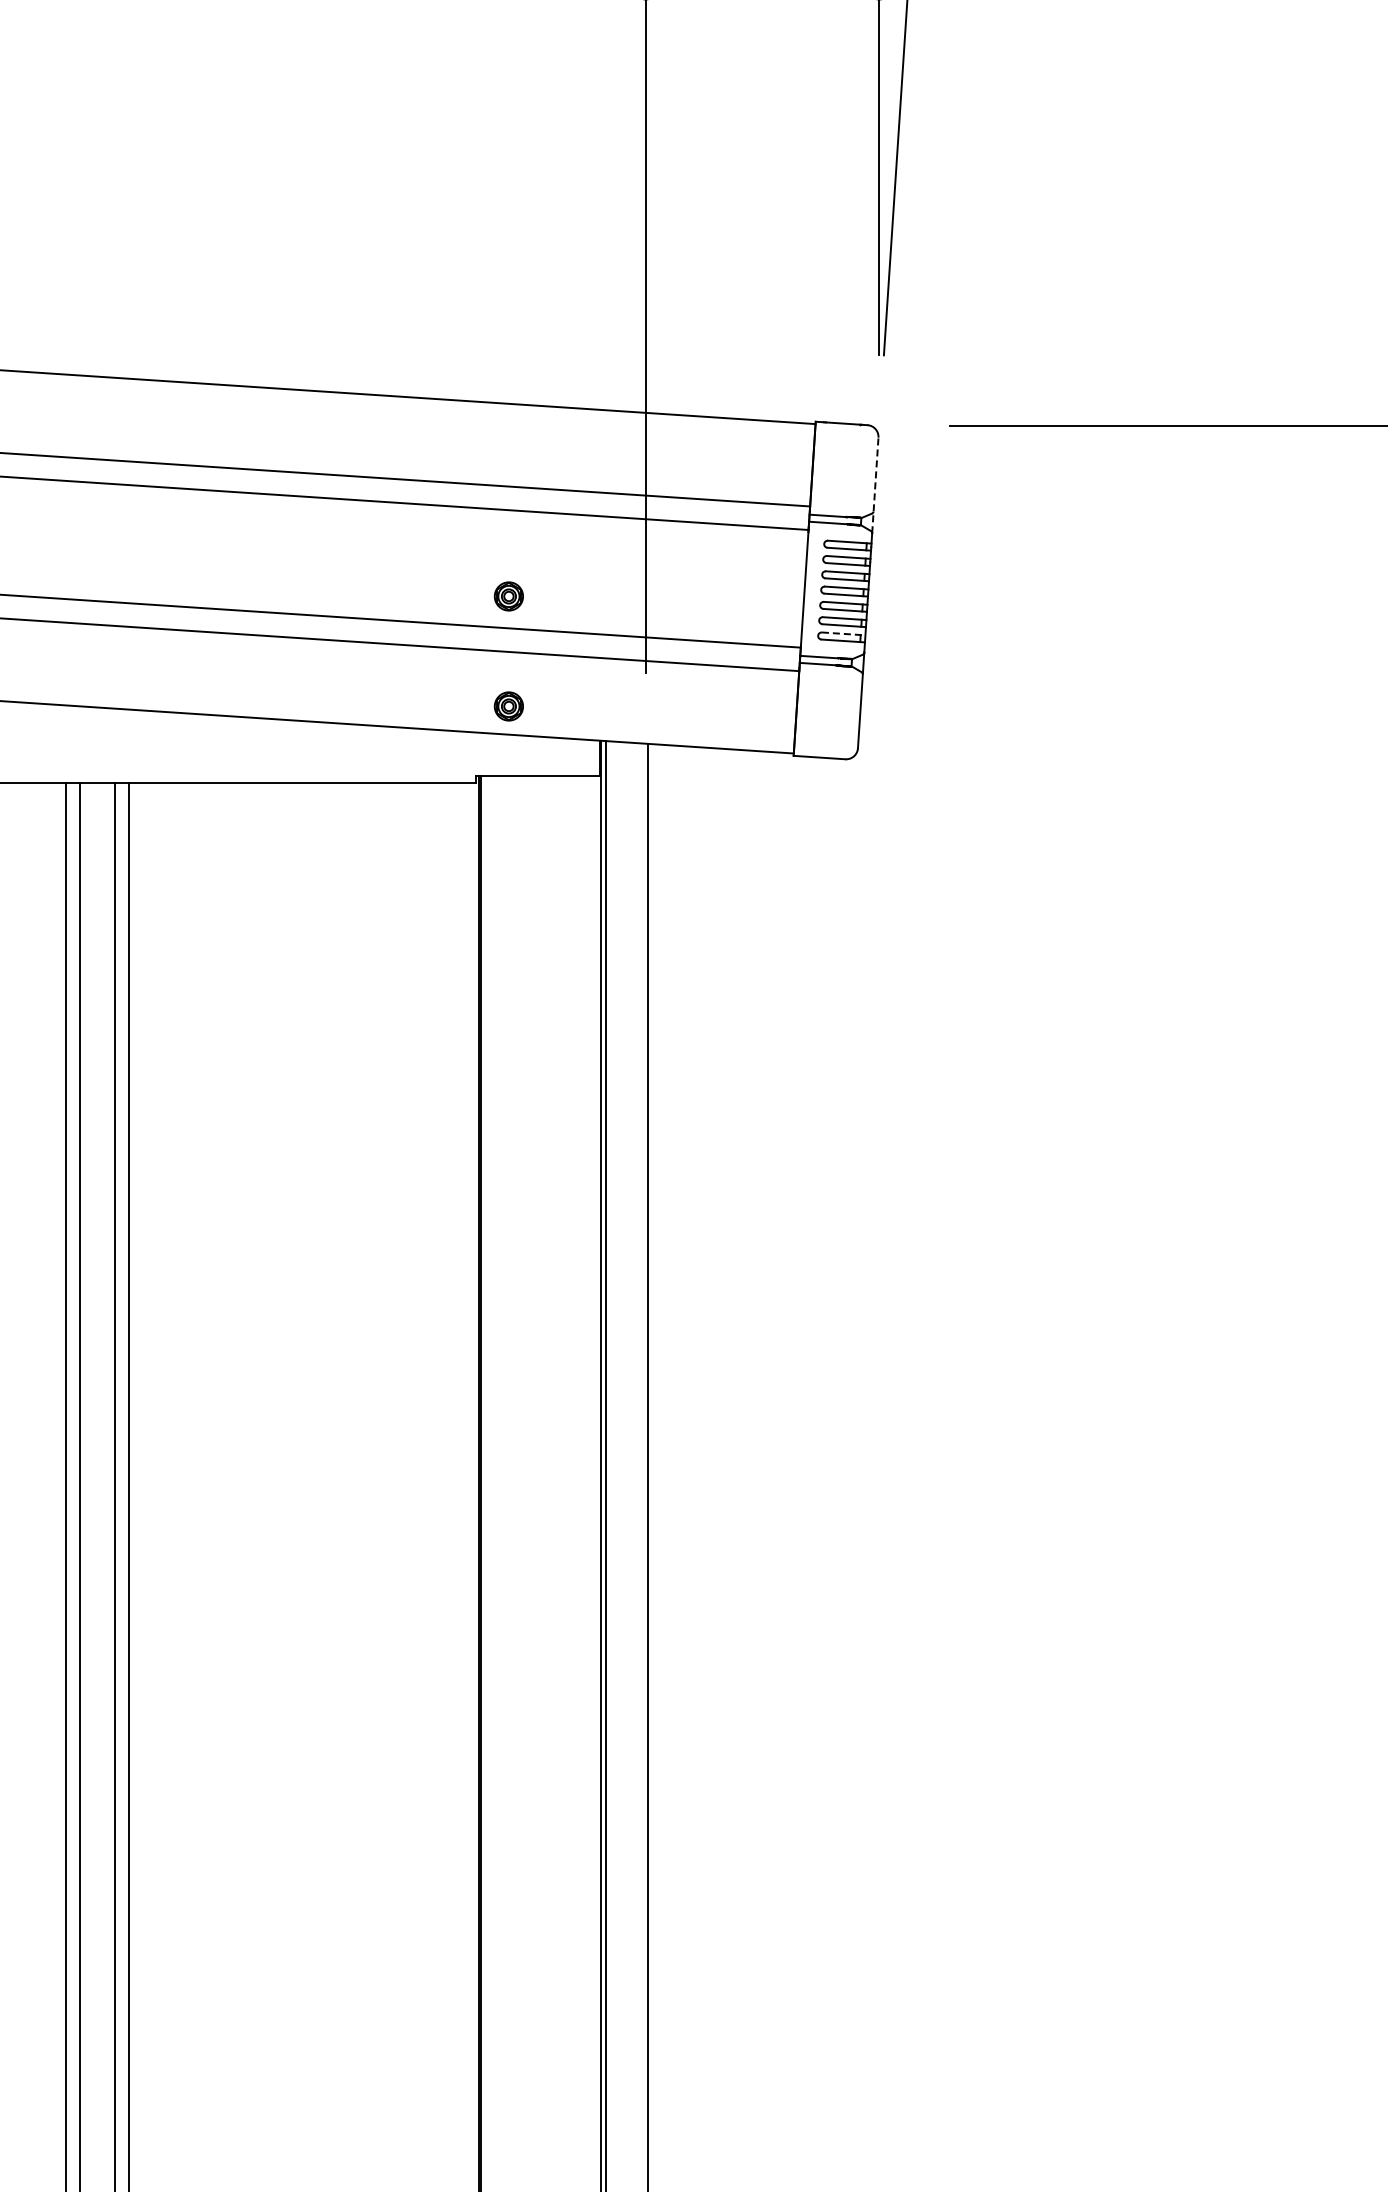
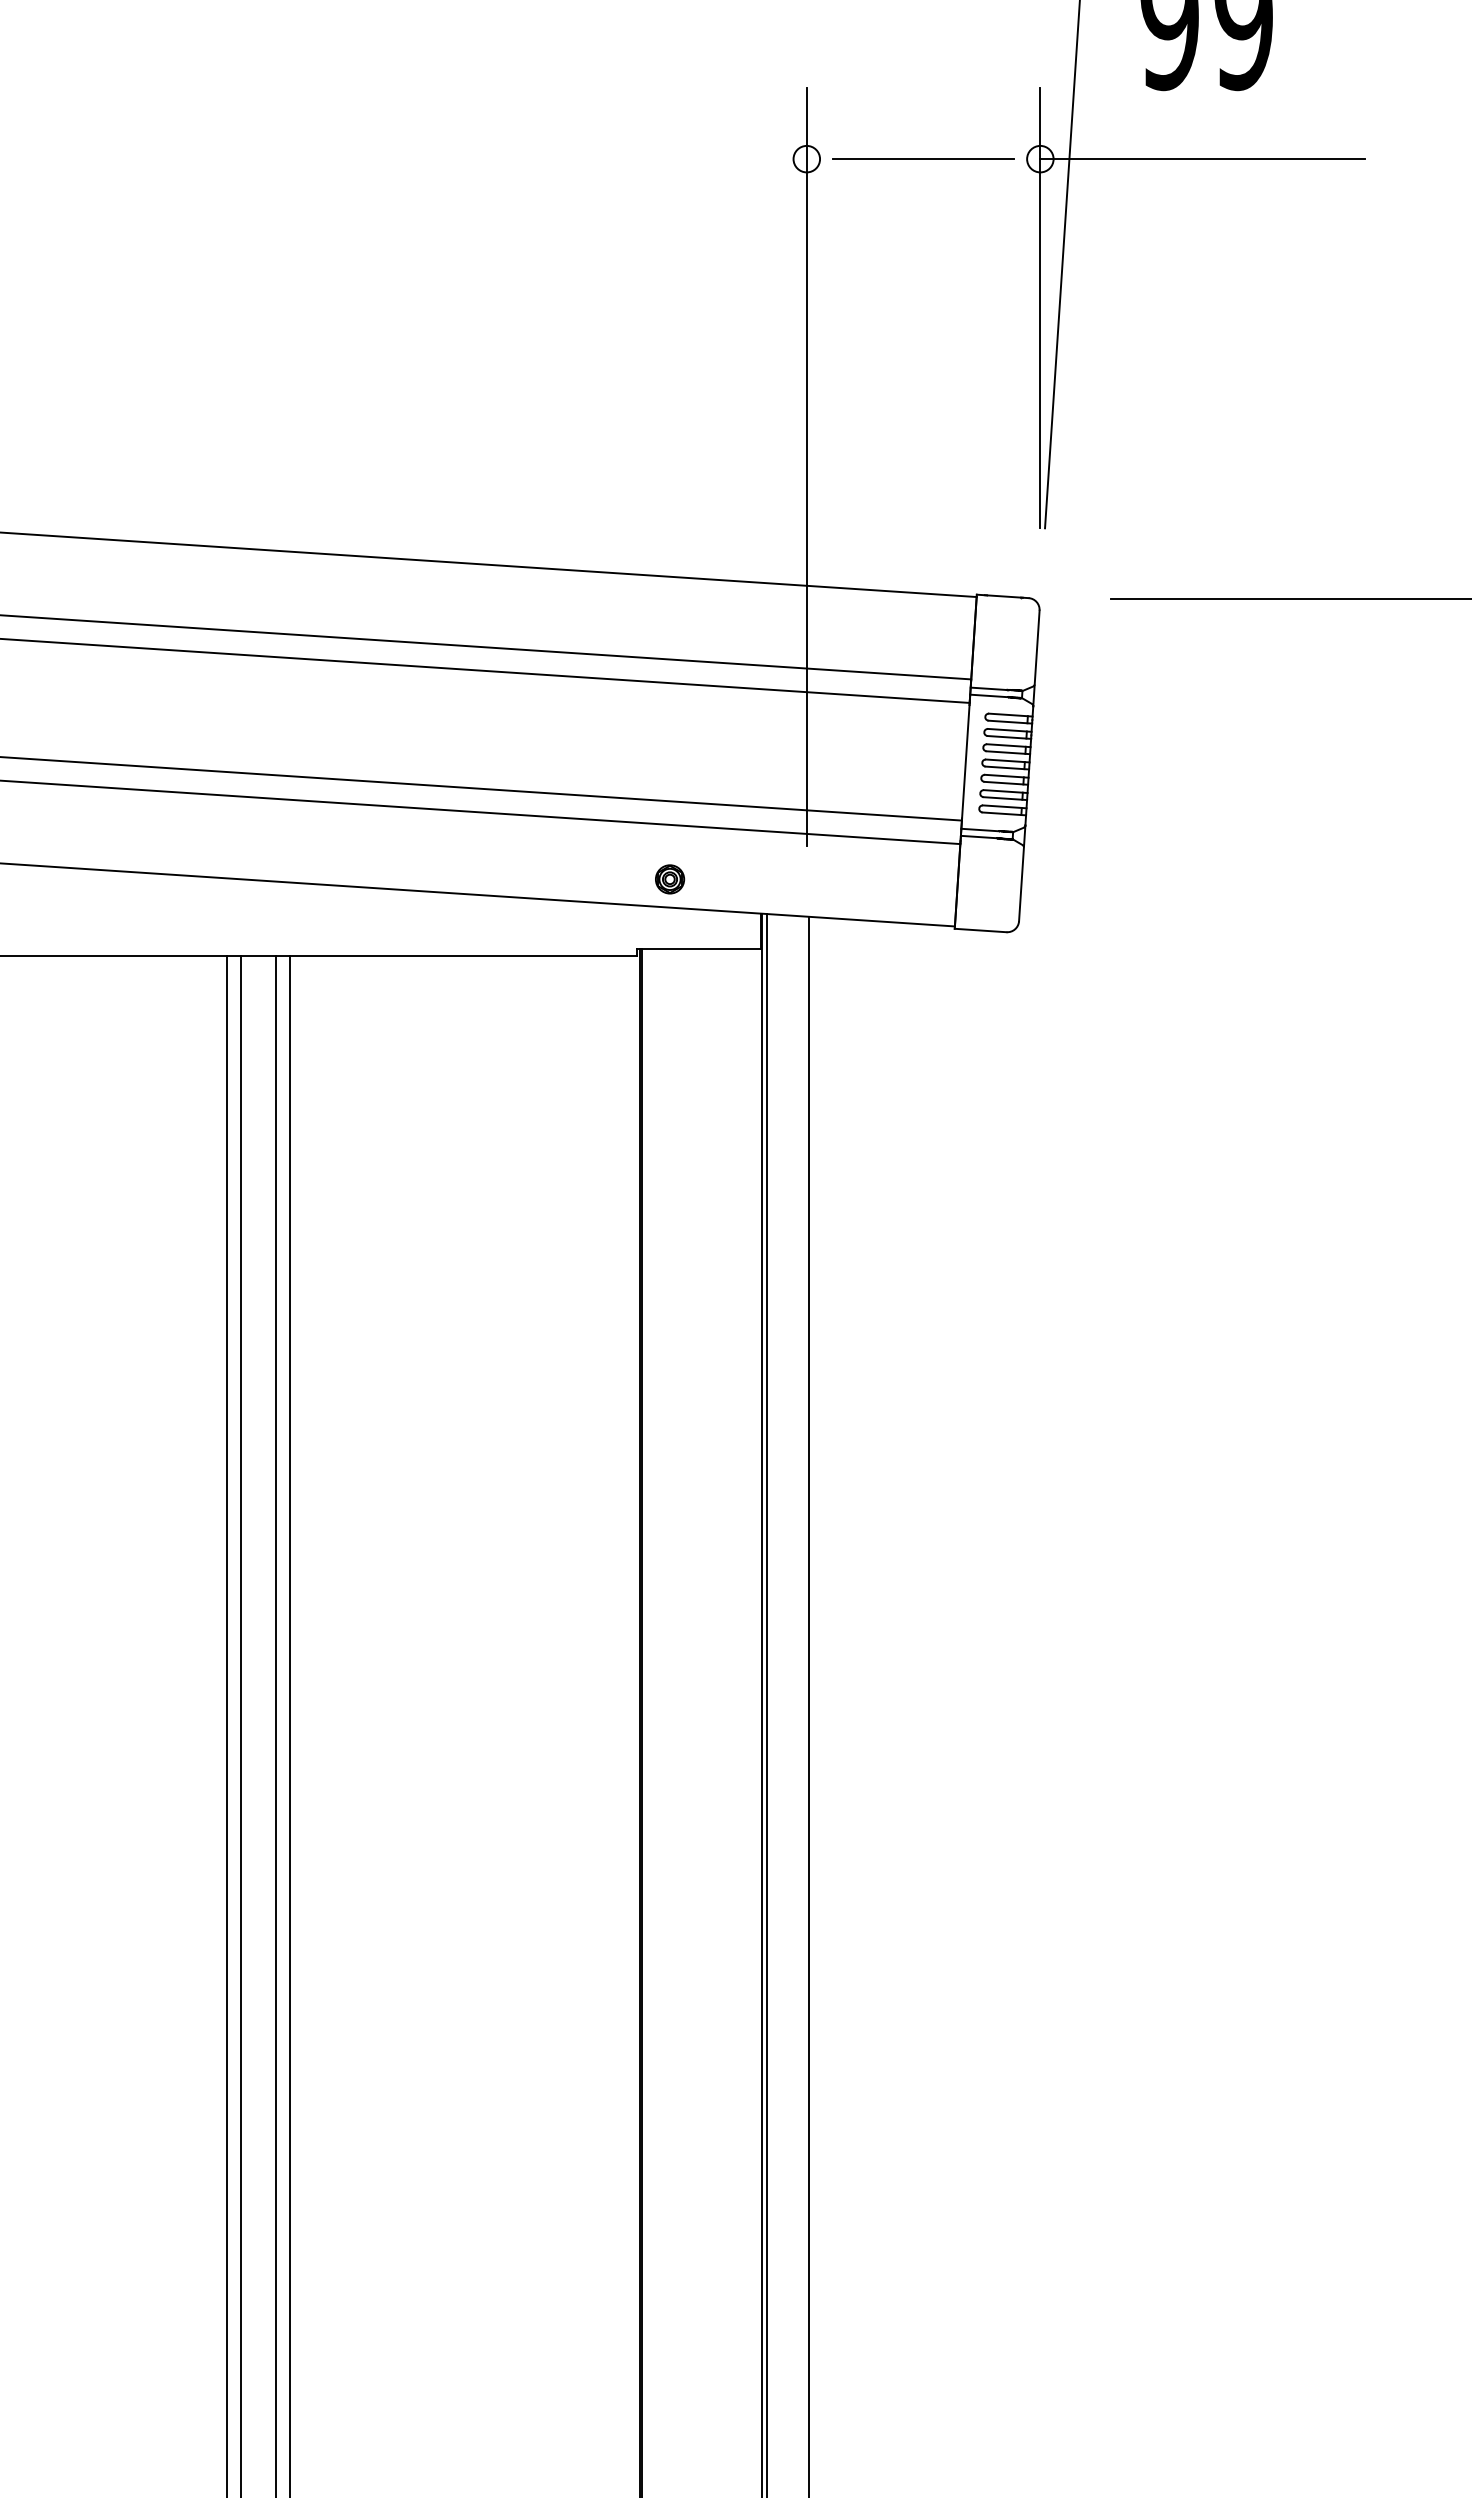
line: (875, 485) -> (1036, 658), dashed -> solid
part: (509, 596) -> (670, 769), removed
line: (843, 633) -> (1004, 806), dashed -> solid

